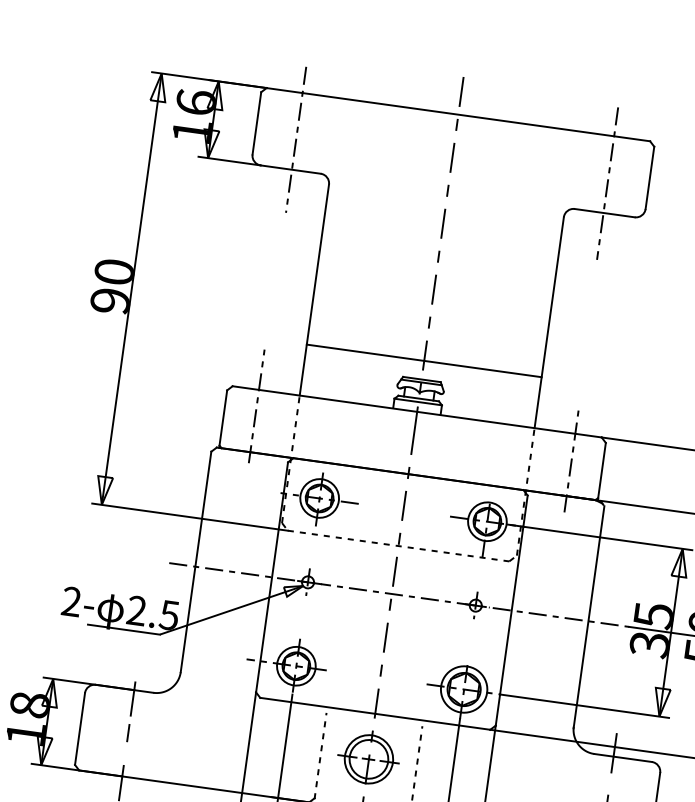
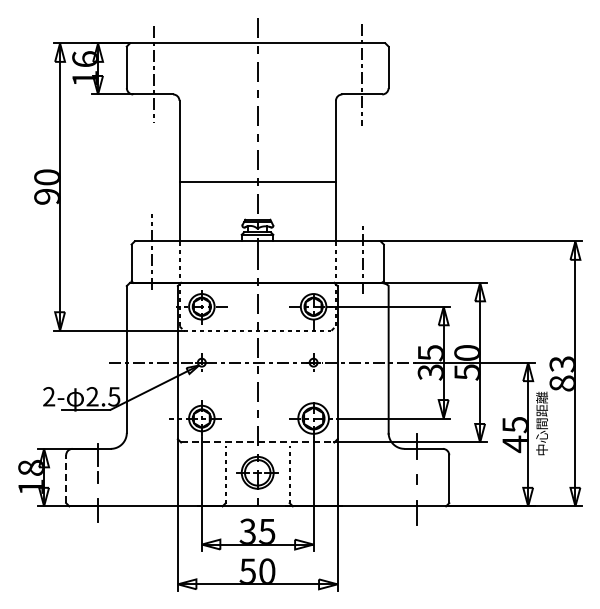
line: (423, 361) -> (257, 182), moved
line: (374, 713) -> (257, 442), solid -> dashed
line: (80, 729) -> (66, 479), solid -> dashed

